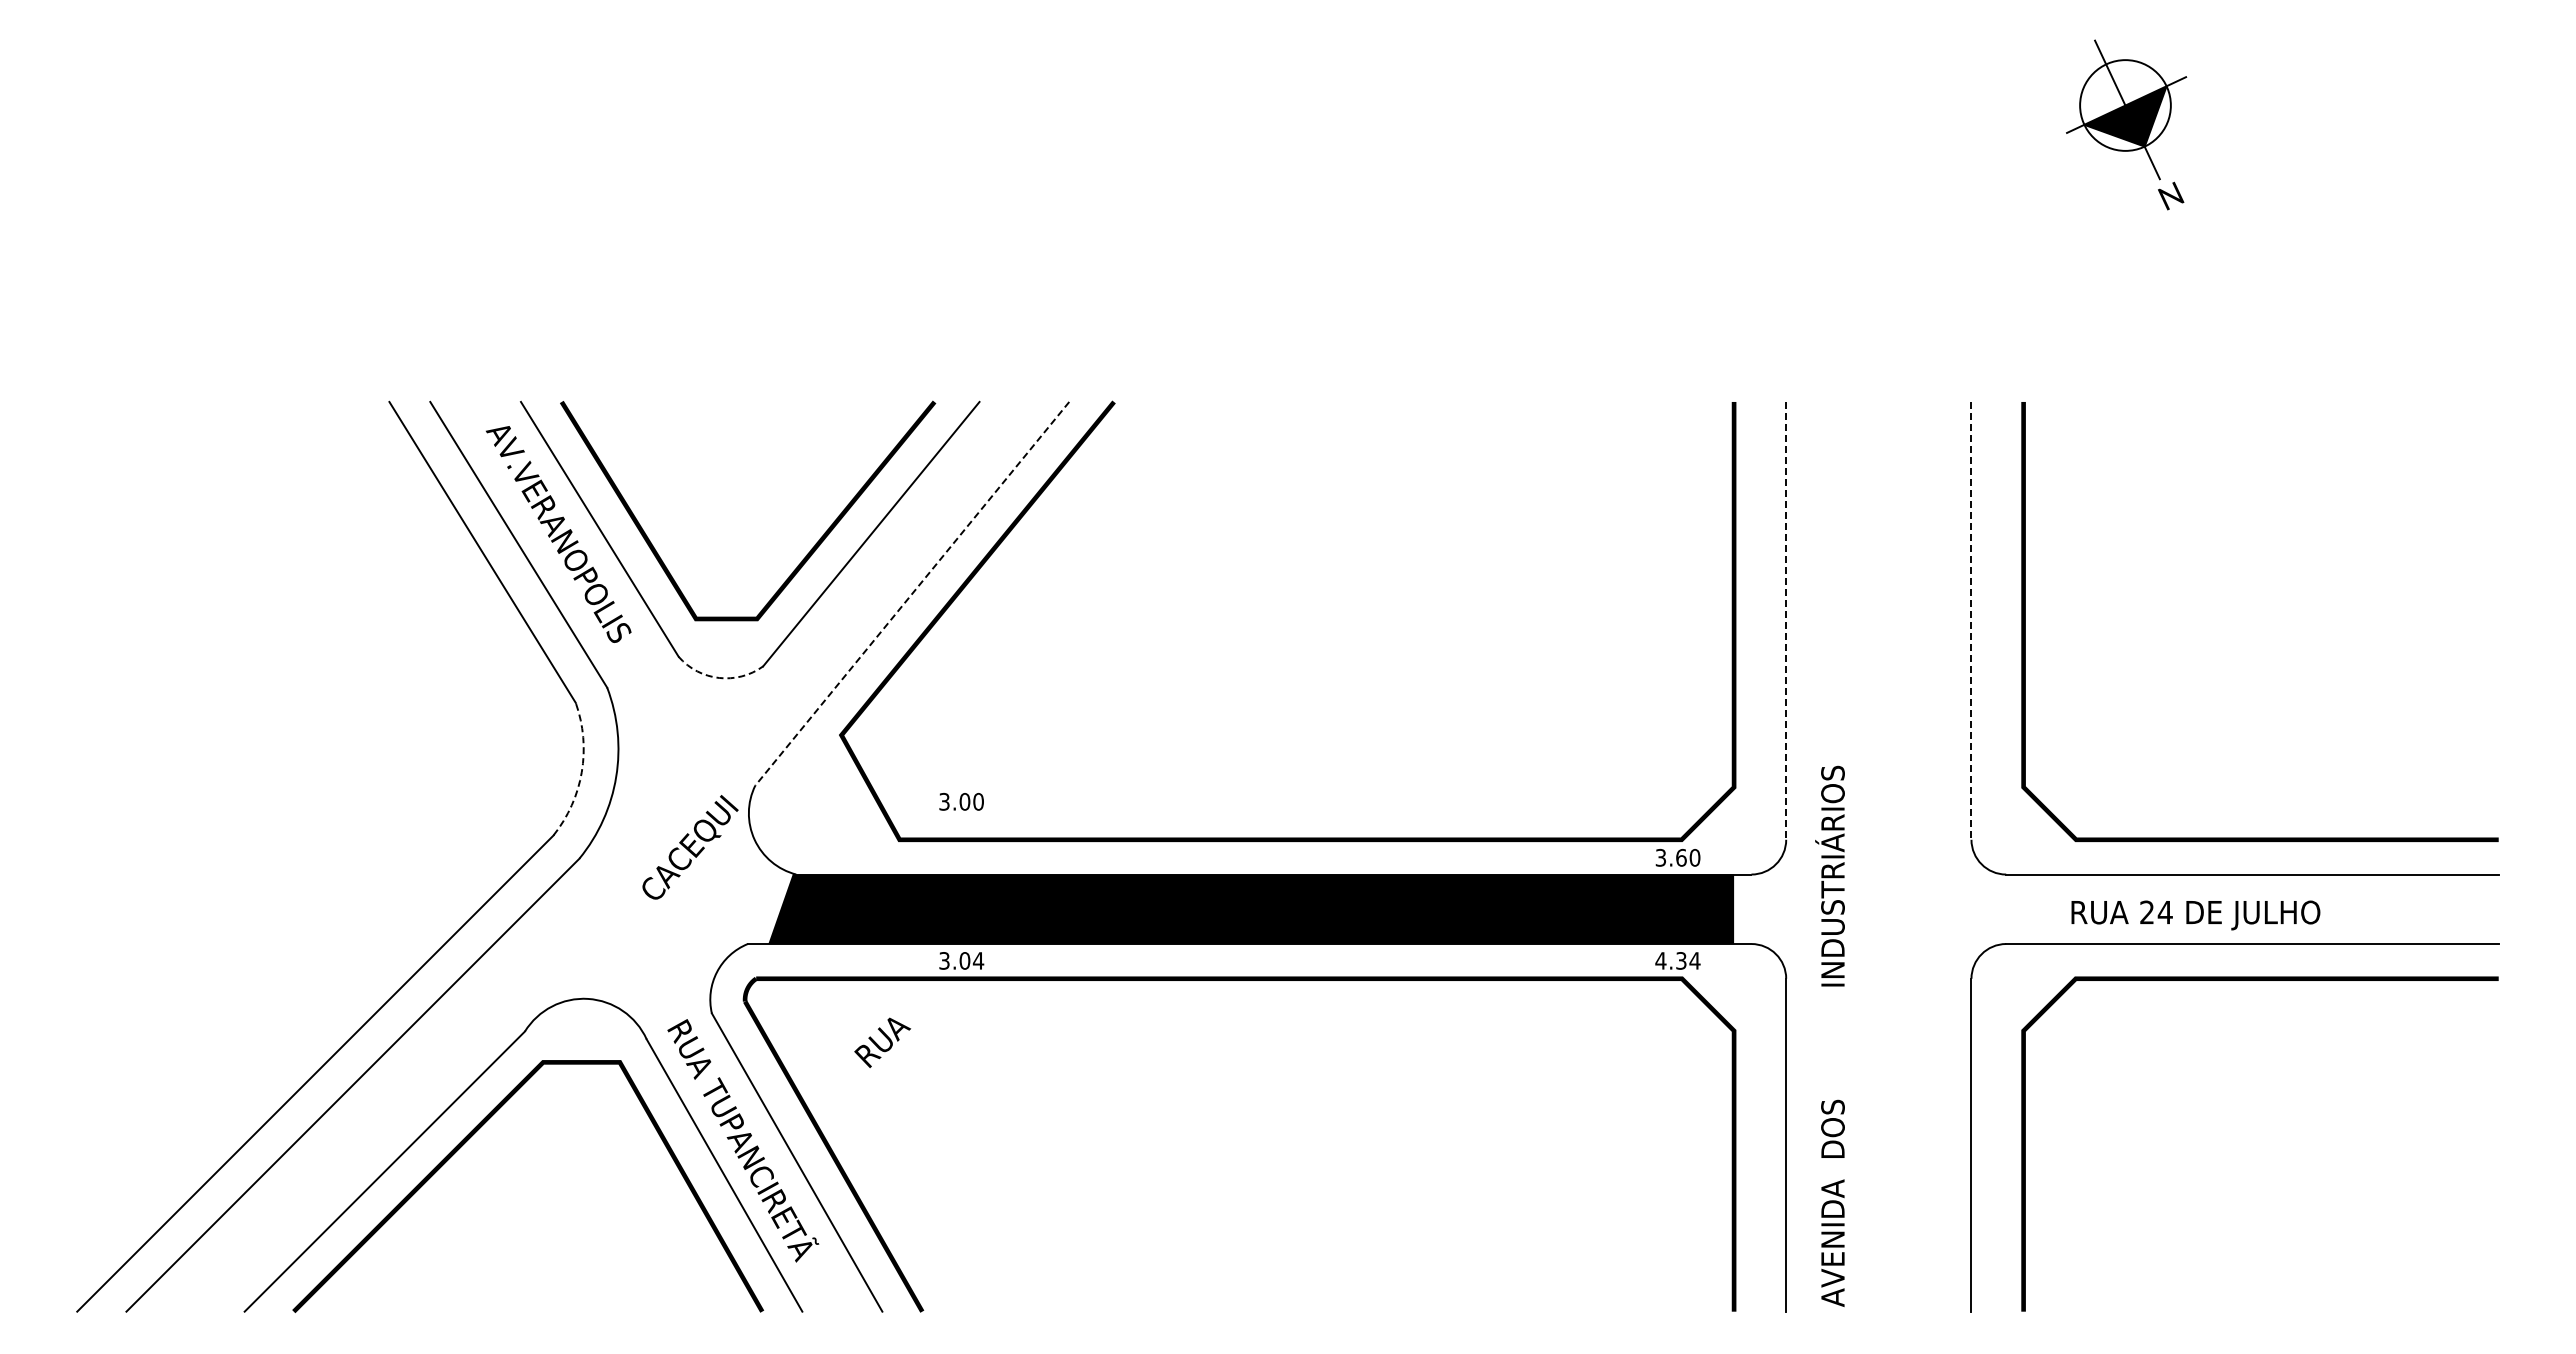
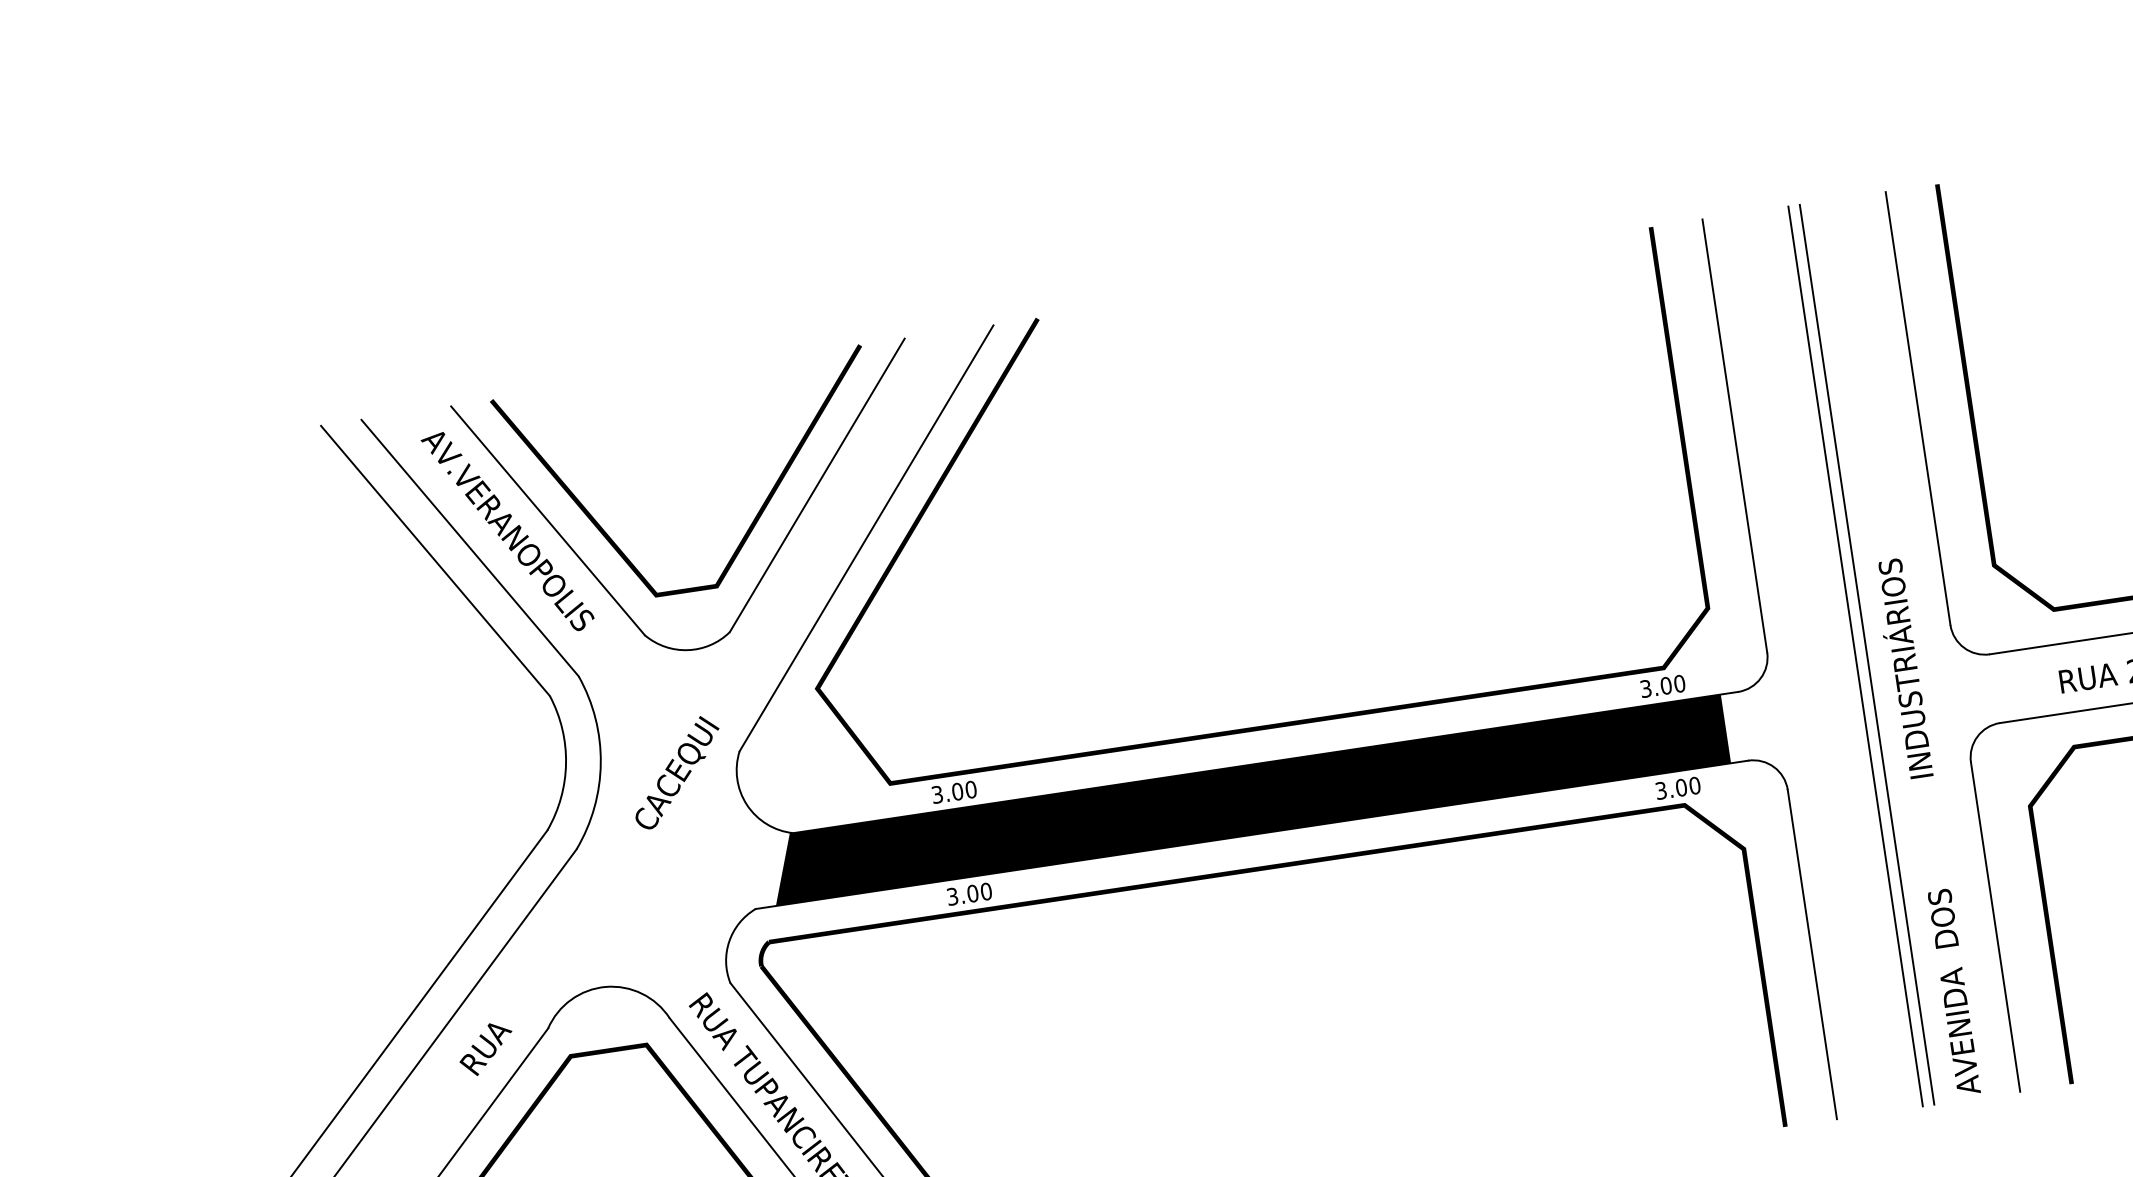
line: (912, 593) -> (866, 538), dashed -> solid
line: (1786, 620) -> (1735, 435), dashed -> solid
line: (1971, 620) -> (1918, 408), dashed -> solid
arc: (719, 677) -> (688, 649), dashed -> solid
arc: (581, 772) -> (565, 763), dashed -> solid
text: (961, 801) -> (954, 791), moved
text: (690, 847) -> (677, 772), moved
line: (1873, 856) -> (1856, 656), added
line: (1884, 856) -> (1866, 654), added
text: (1681, 857) -> (1666, 685), 3.60 -> 3.00
text: (978, 960) -> (986, 891), 3.04 -> 3.00
text: (1677, 960) -> (1677, 787), 4.34 -> 3.00
text: (1829, 1035) -> (1925, 826), moved
text: (882, 1042) -> (486, 1048), moved

